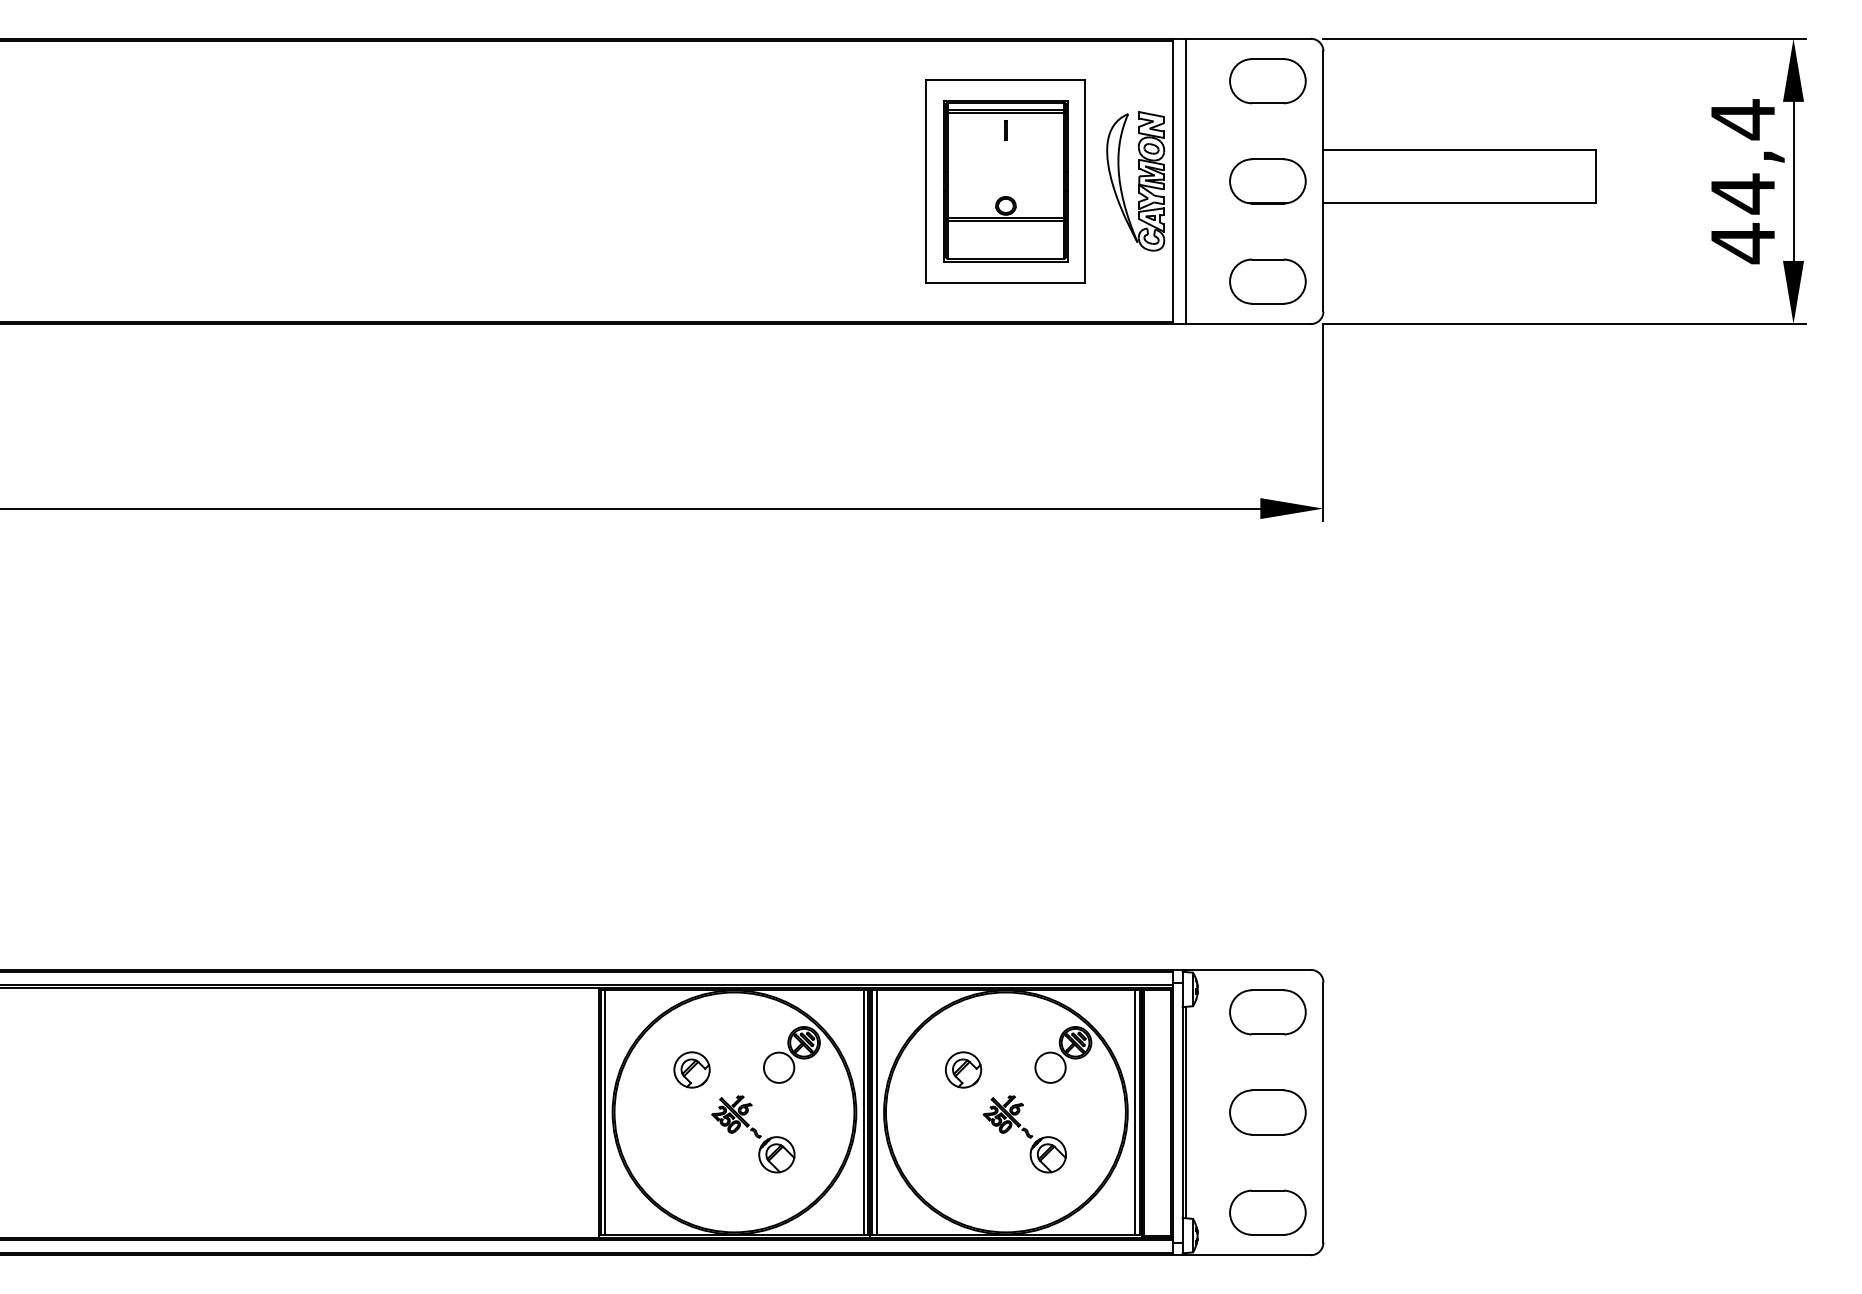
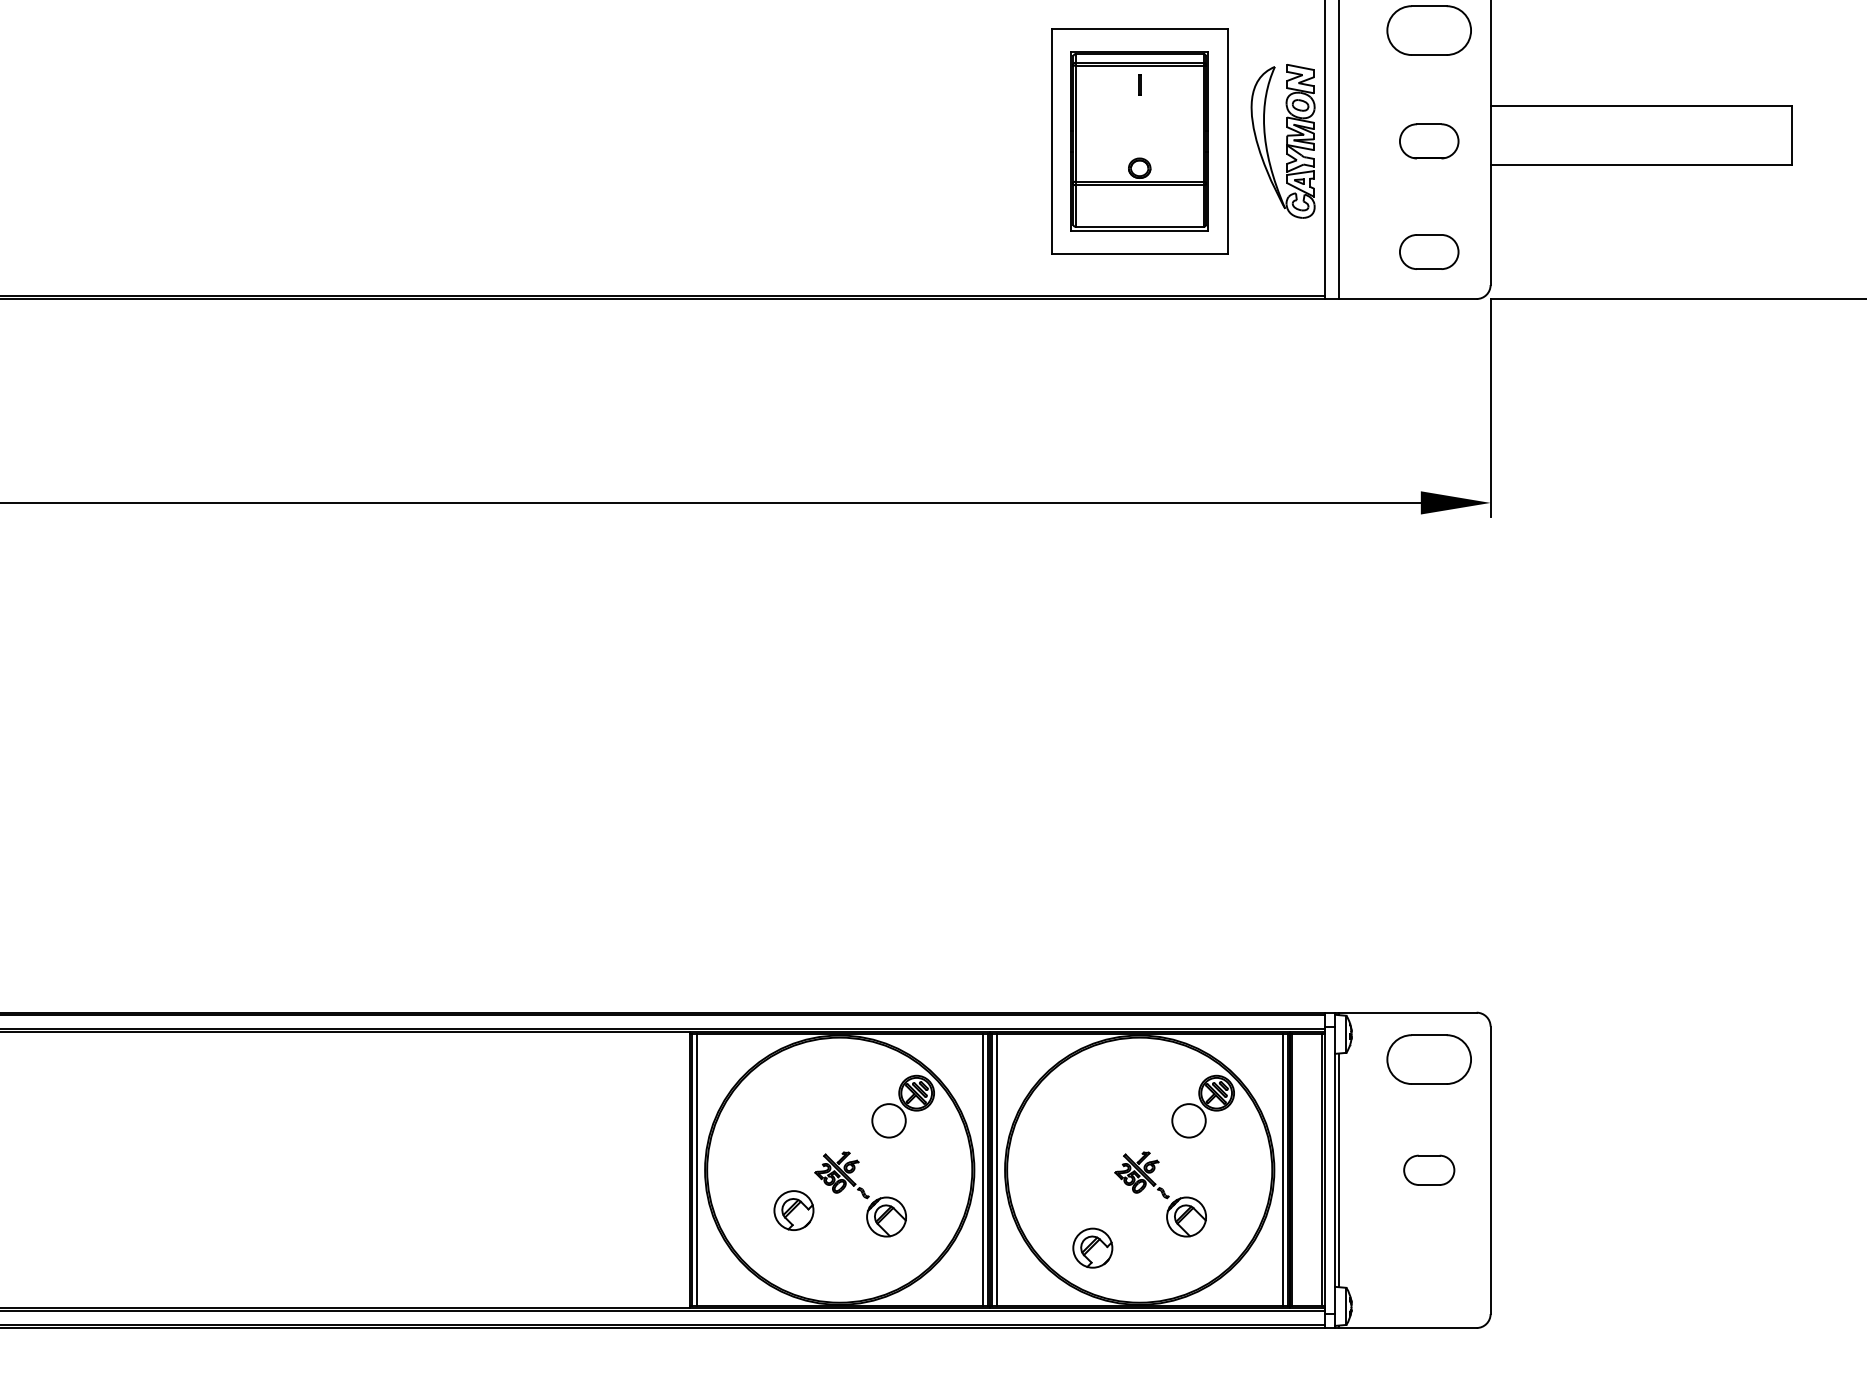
part: (1267, 181) -> (1428, 141), size x0.7
part: (1267, 281) -> (1428, 251), size x0.7
part: (691, 1069) -> (793, 1210), moved
part: (963, 1069) -> (1092, 1247), moved
part: (1267, 1112) -> (1428, 1170), size x0.6
part: (1267, 1212) -> (1428, 1280), removed

